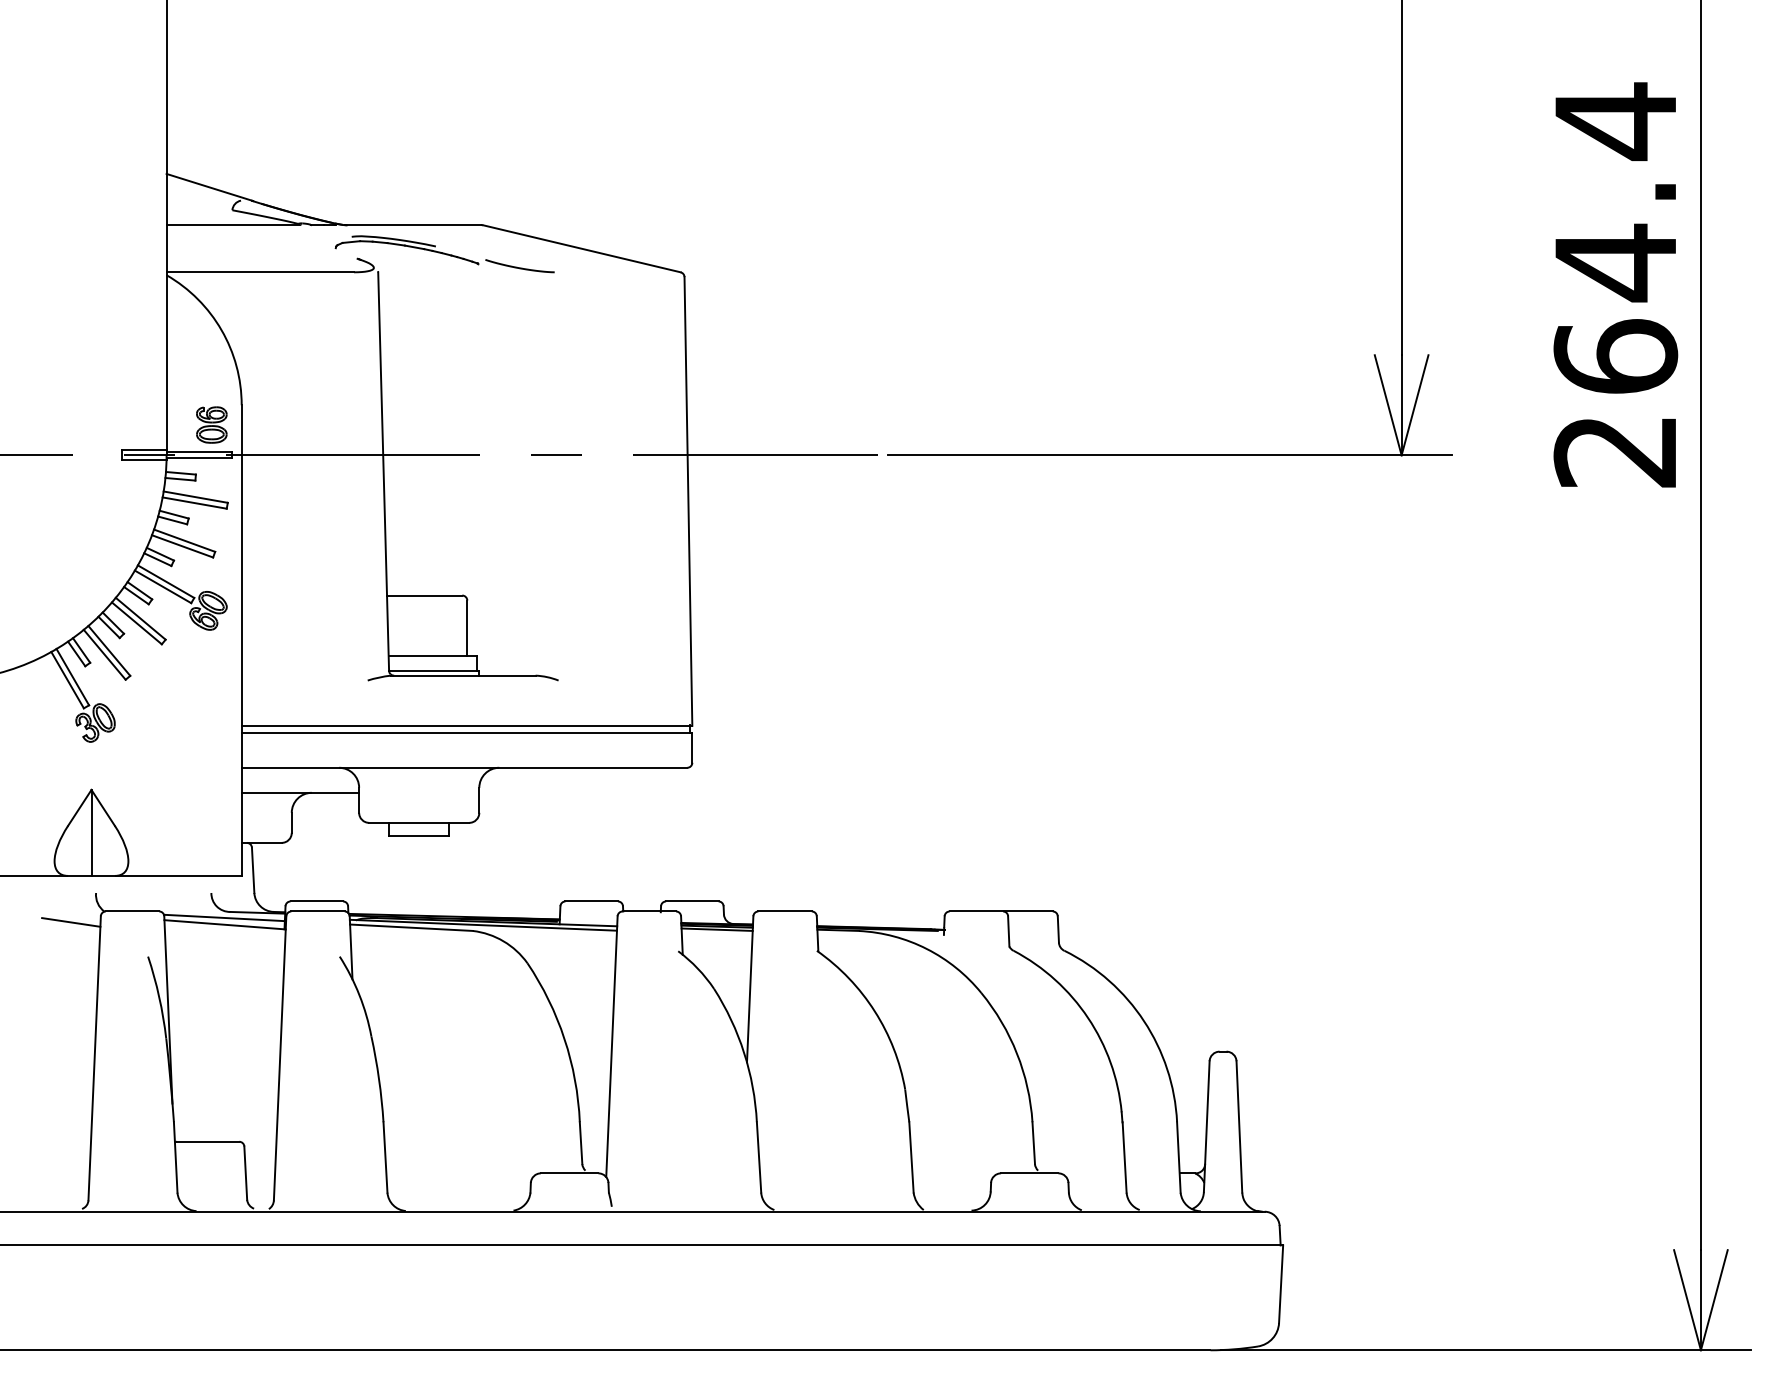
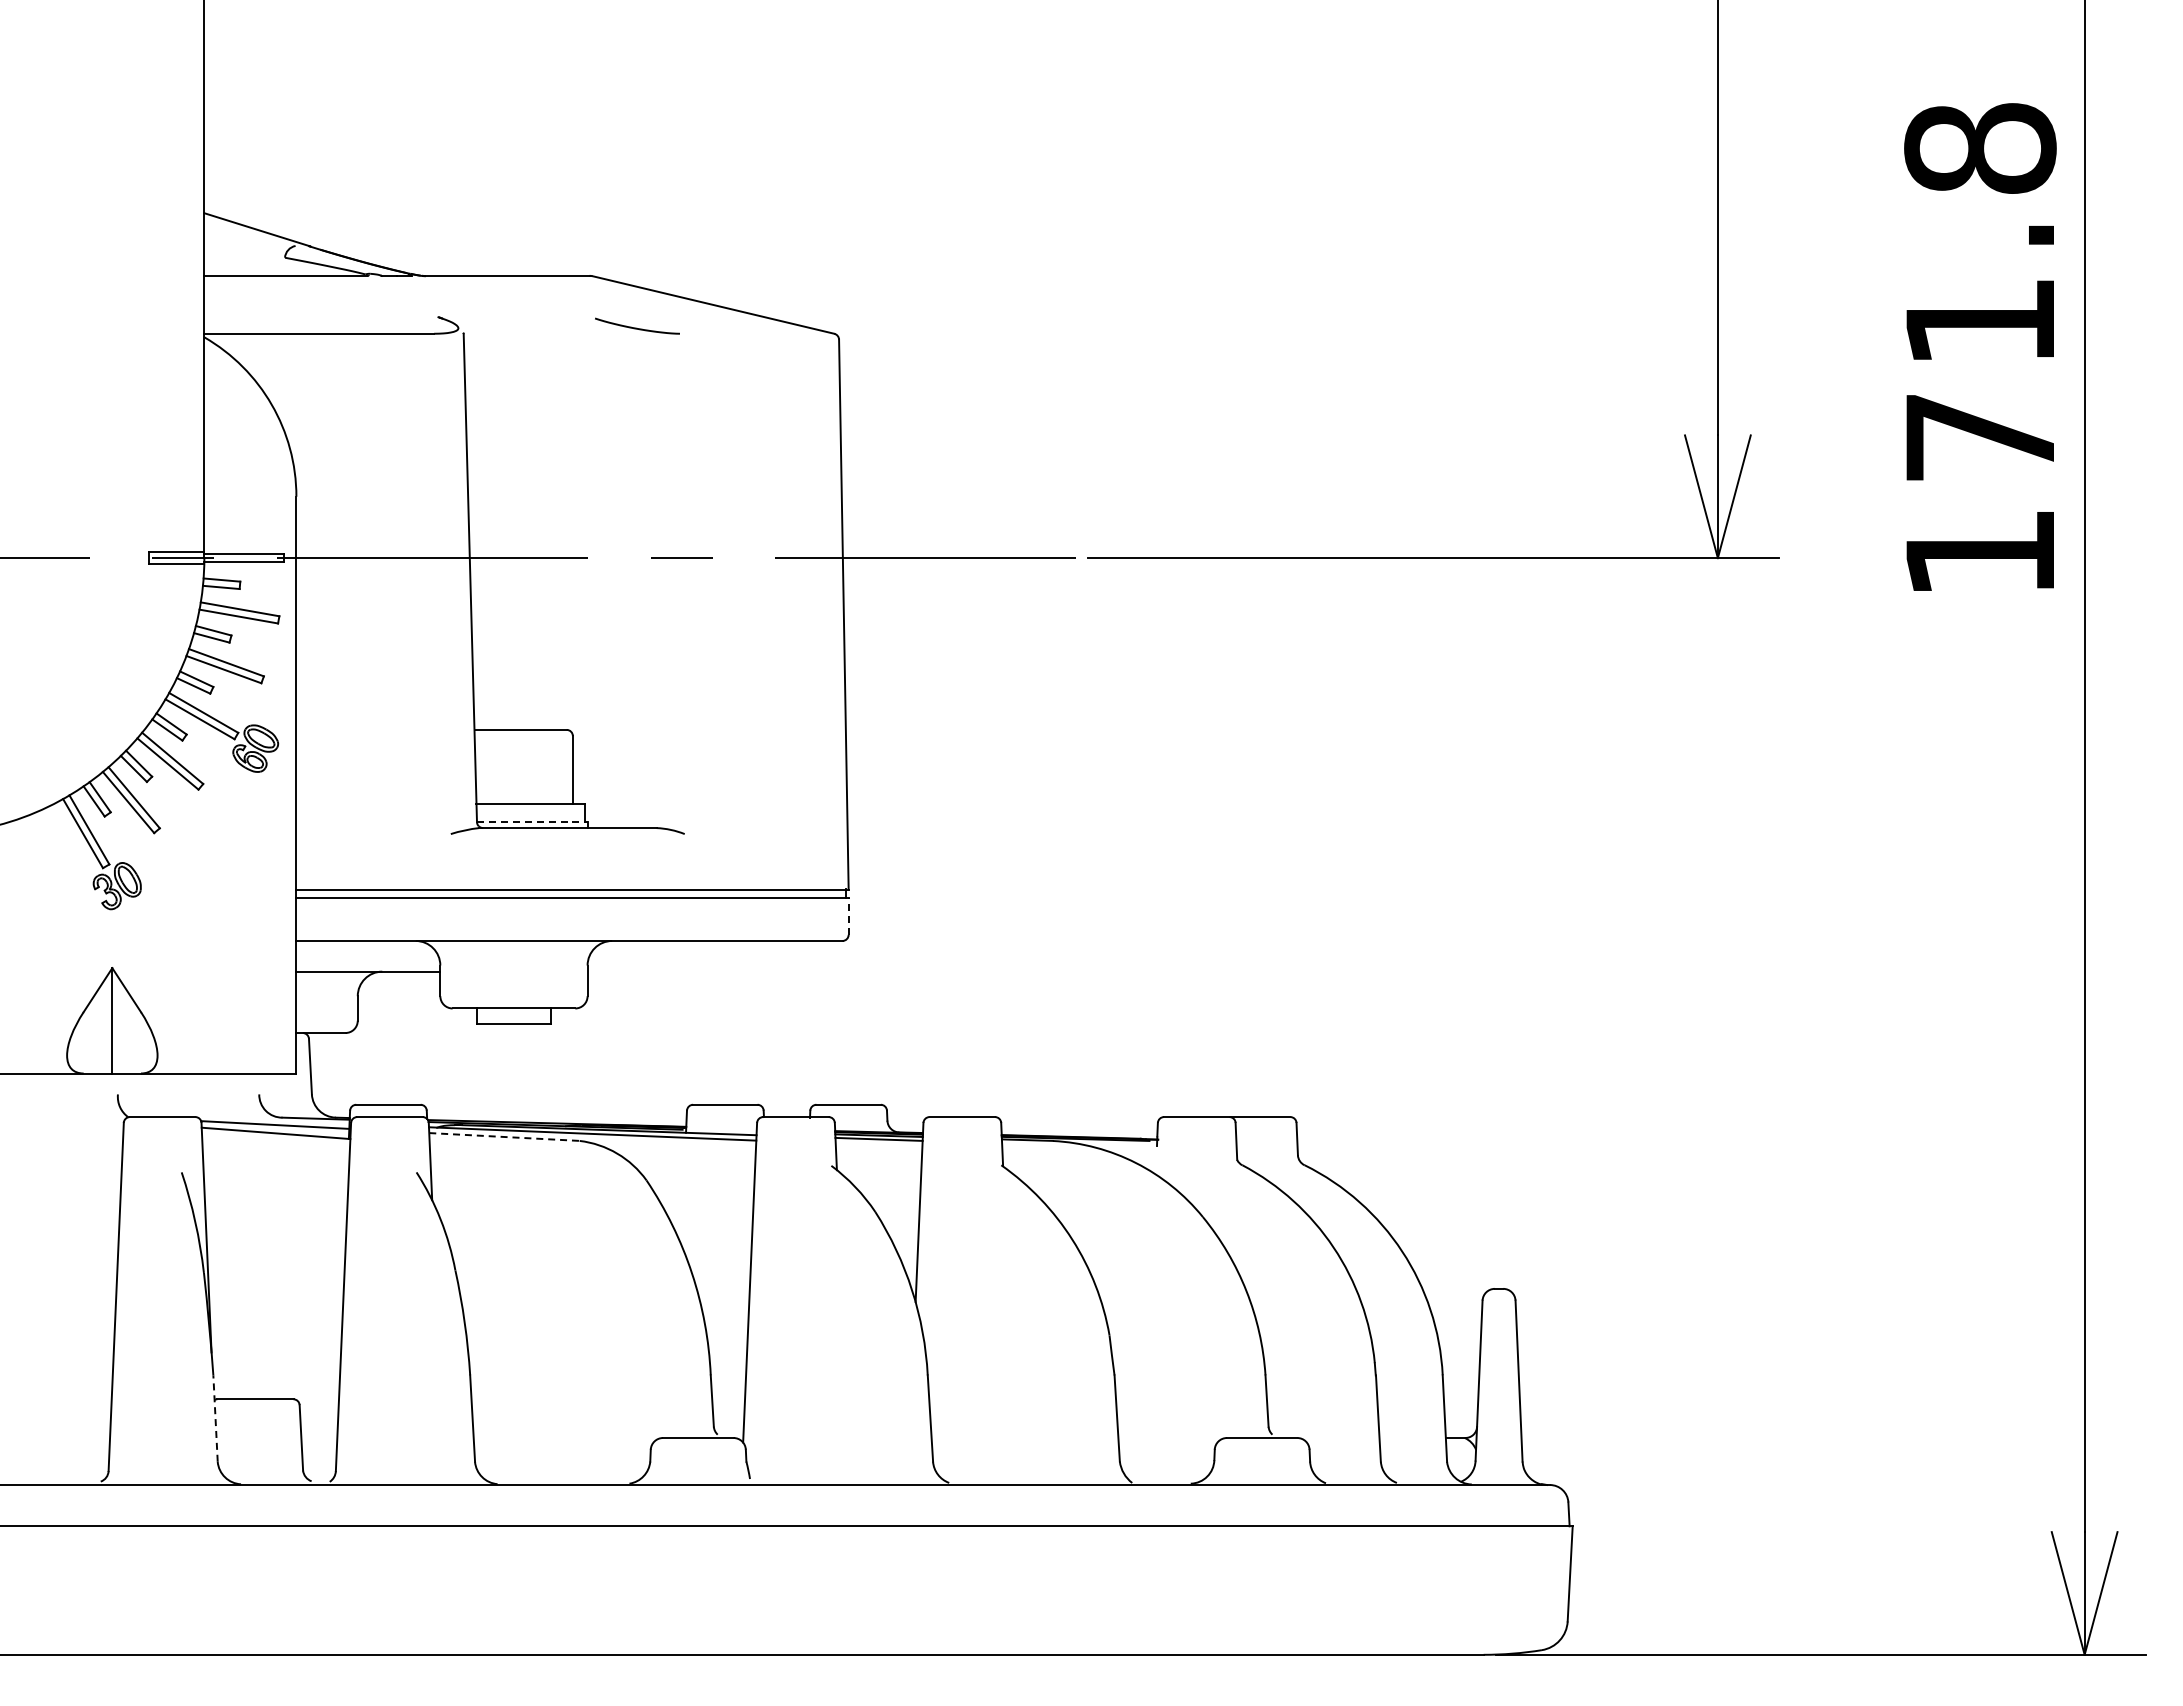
part: (406, 250) -> (498, 306), removed
text: (1615, 285) -> (1980, 349), 264.4 -> 171.8
part: (211, 424) -> (259, 520), removed
line: (434, 670) -> (532, 821), solid -> dashed
line: (692, 747) -> (848, 915), solid -> dashed
line: (71, 922) -> (87, 1130), removed
line: (411, 928) -> (504, 1137), solid -> dashed
line: (175, 1157) -> (215, 1418), solid -> dashed

